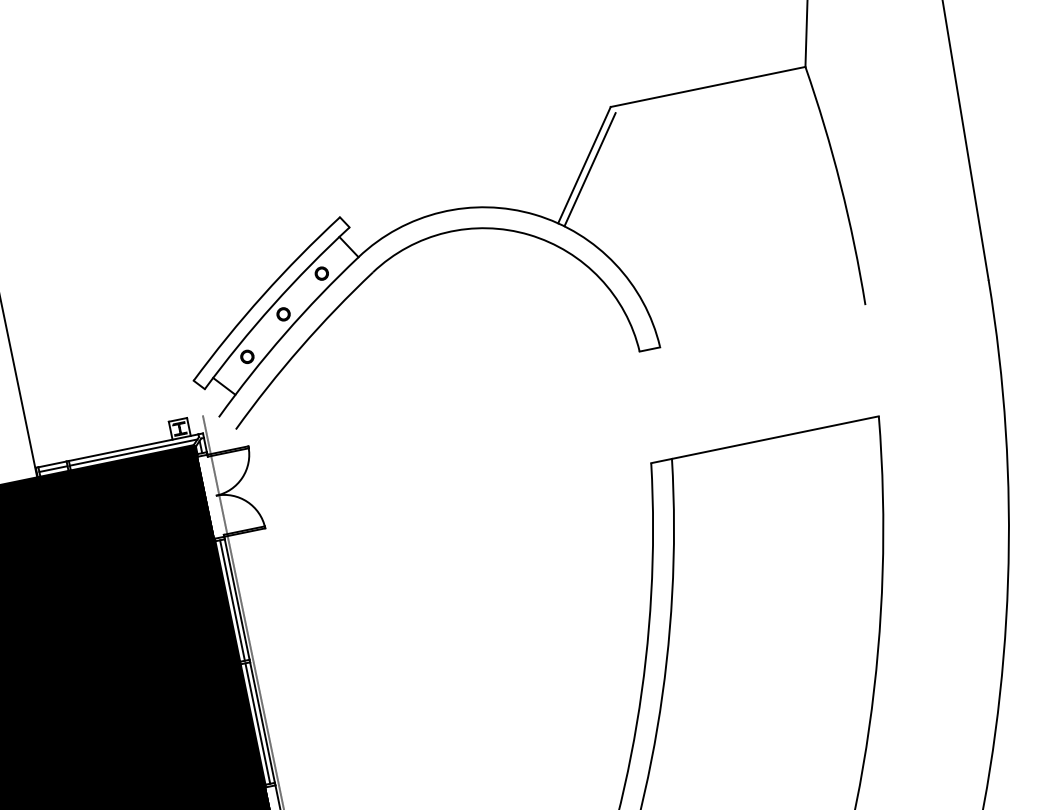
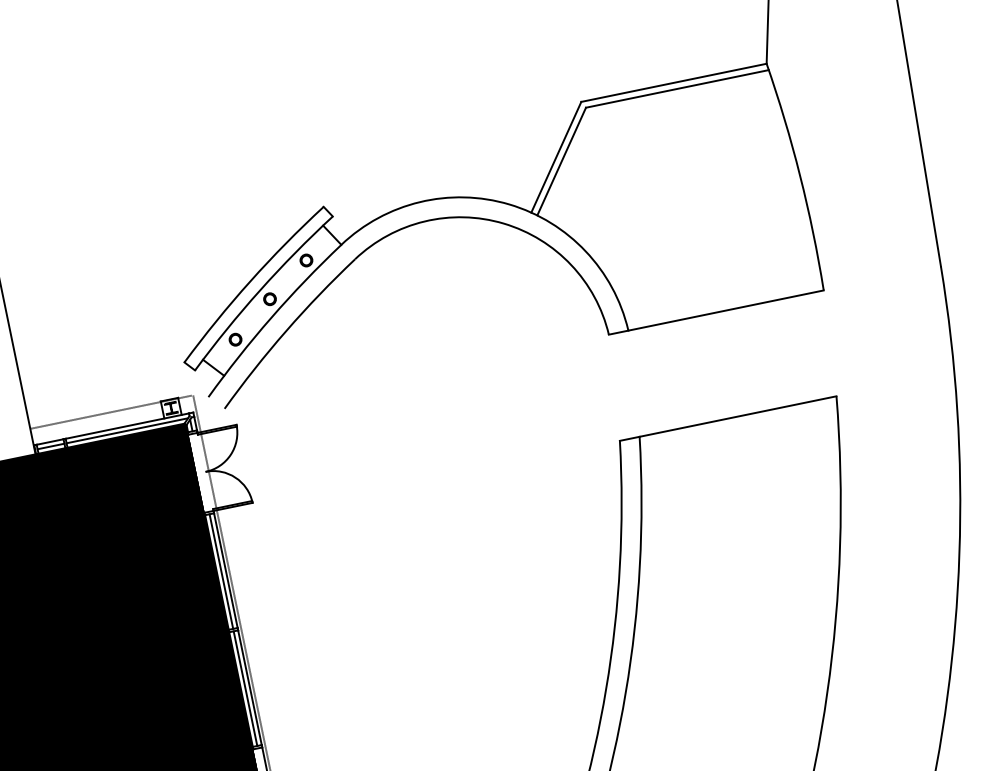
line: (711, 92) -> (677, 88), added
line: (762, 326) -> (725, 310), added
line: (115, 432) -> (110, 411), added

